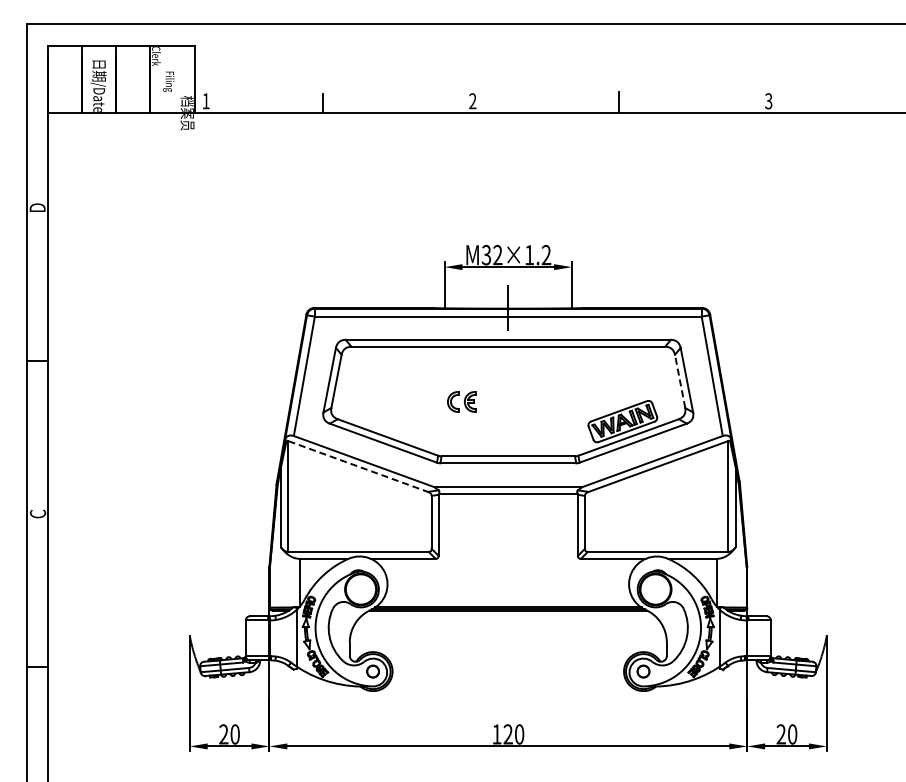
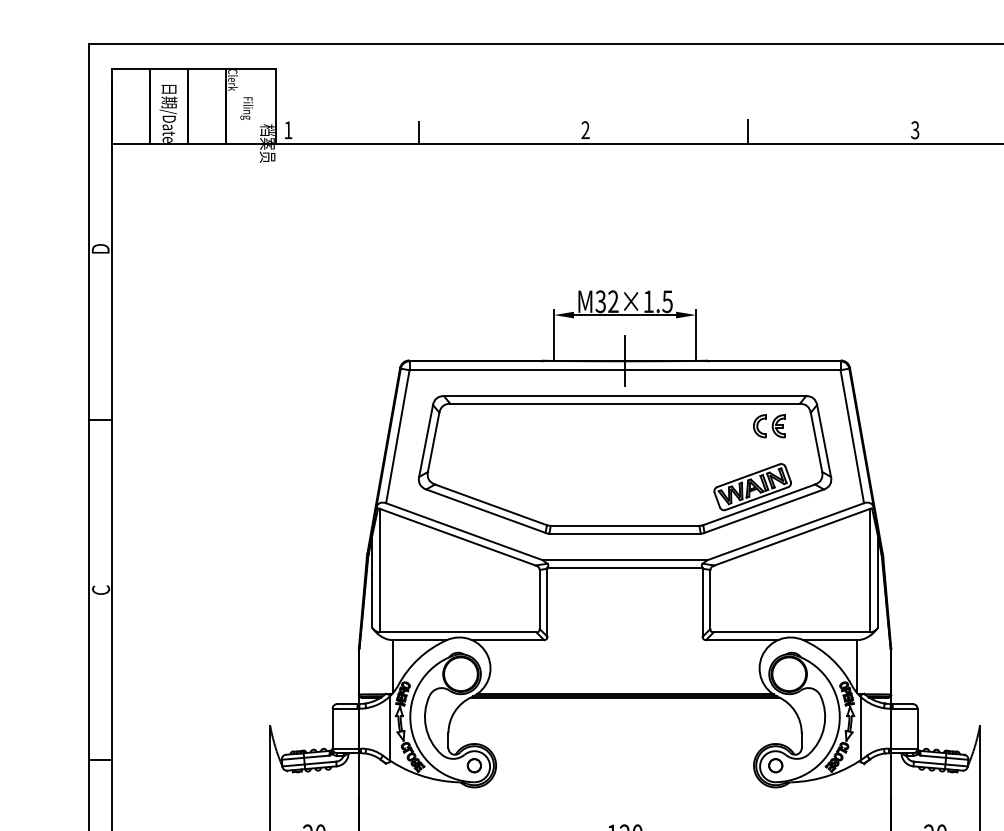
text: (546, 255) -> (667, 302), 1.2 -> 1.5
line: (680, 380) -> (816, 441), dashed -> solid
part: (461, 401) -> (769, 425), moved
line: (358, 466) -> (458, 537), dashed -> solid

